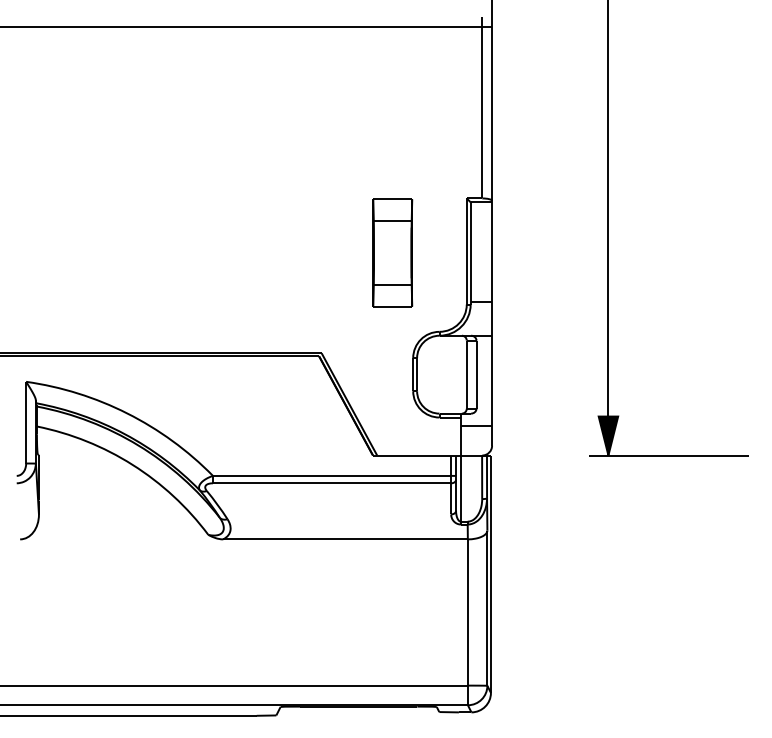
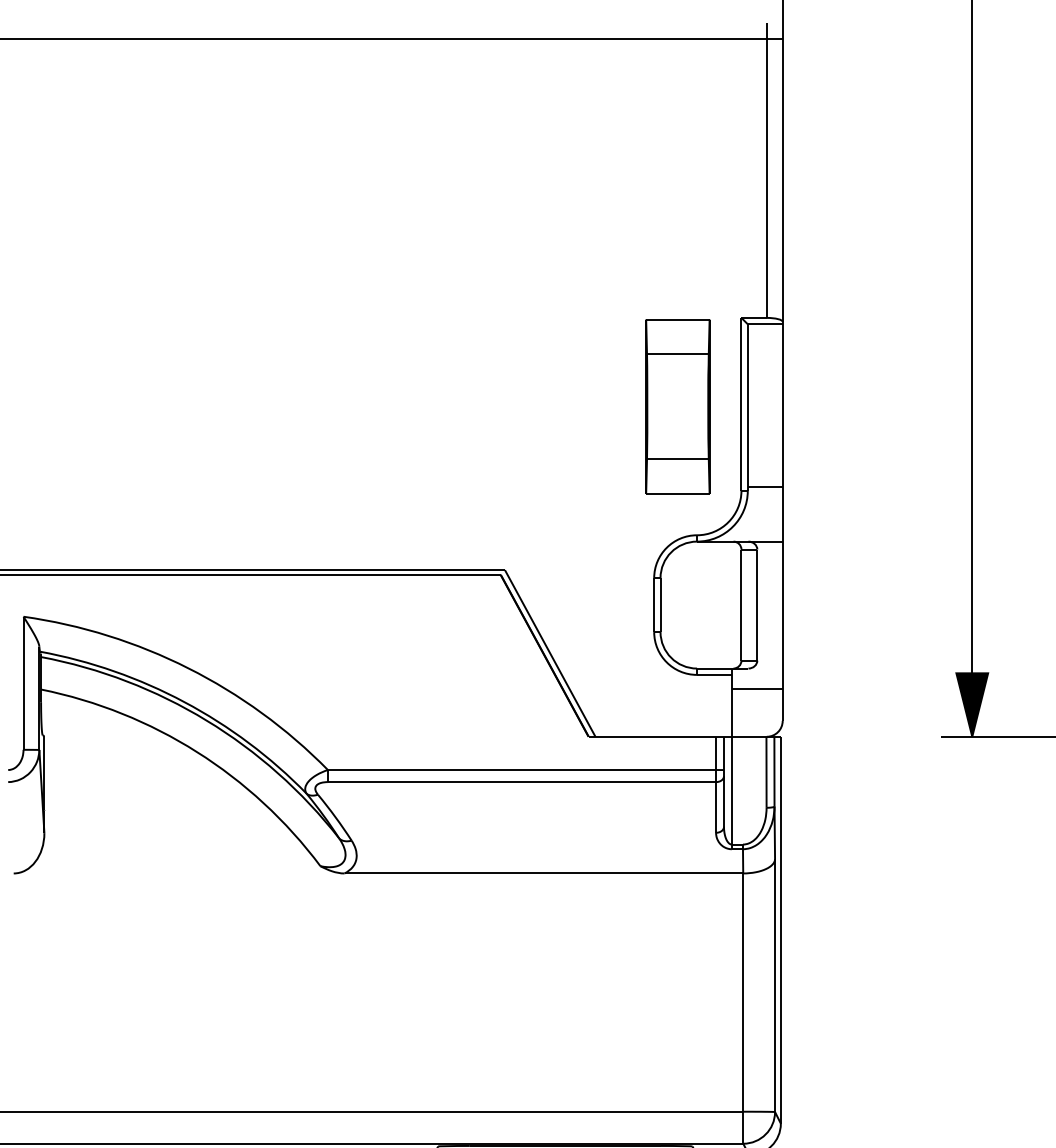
part: (392, 252) -> (677, 406), moved

